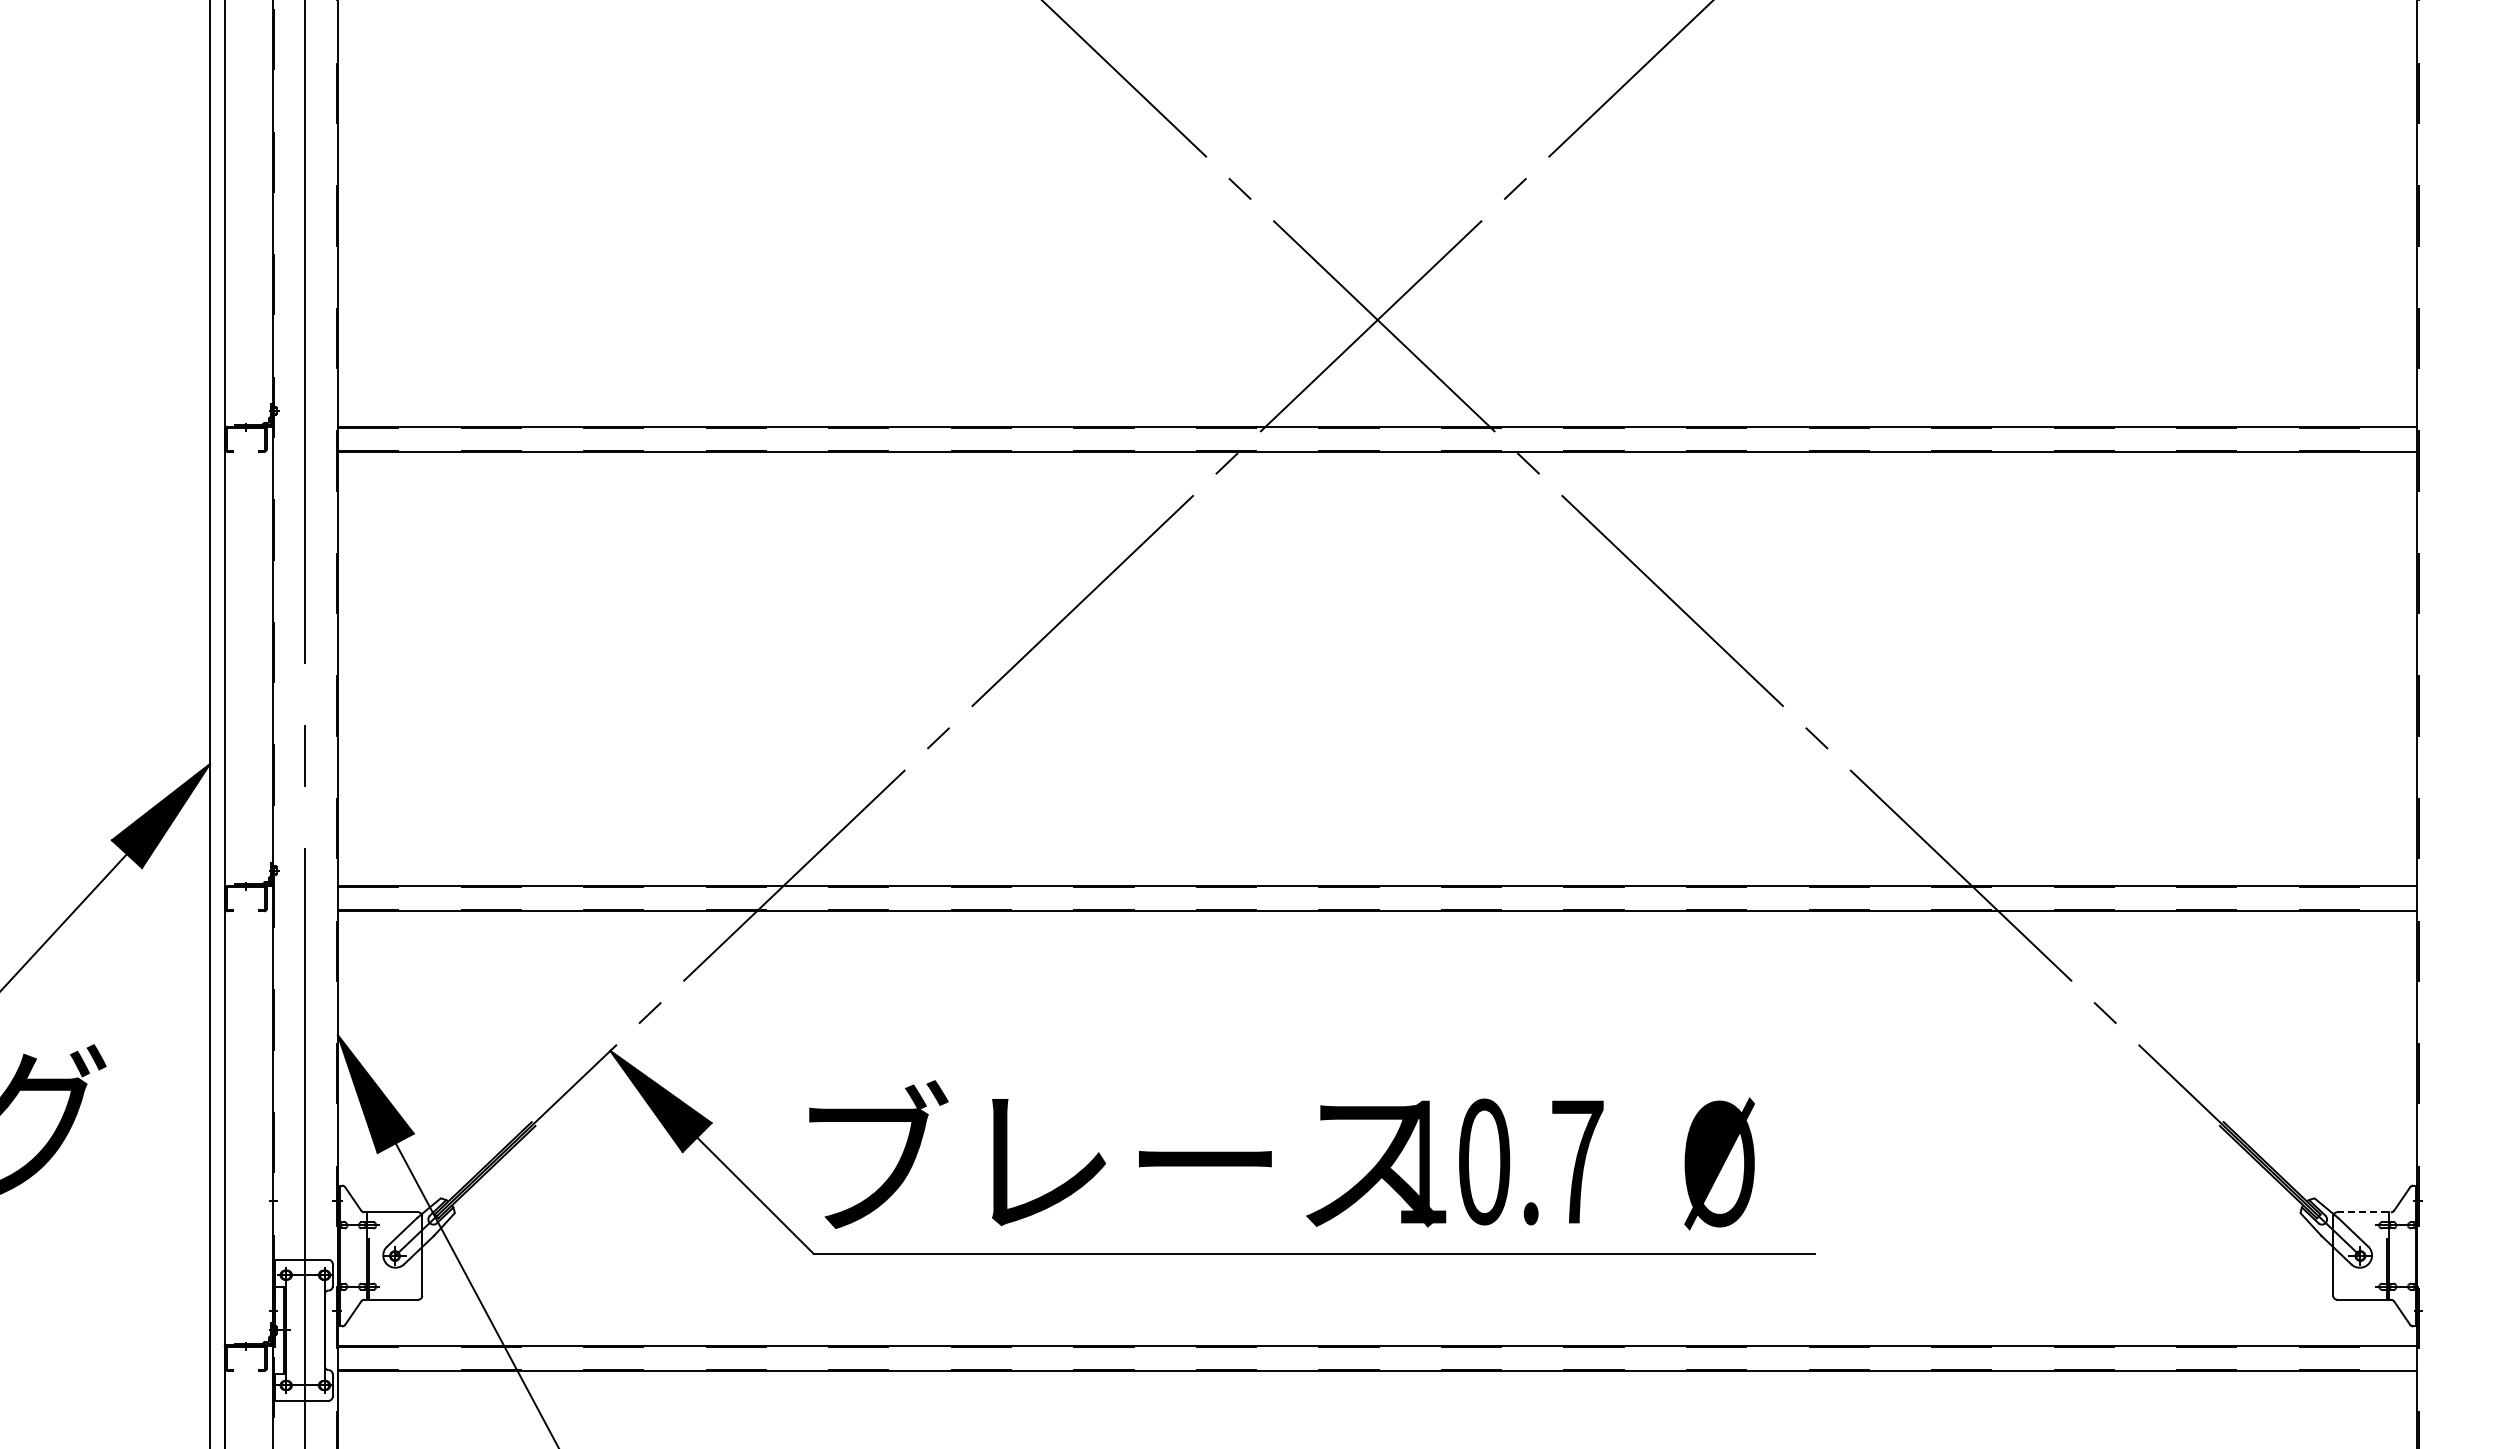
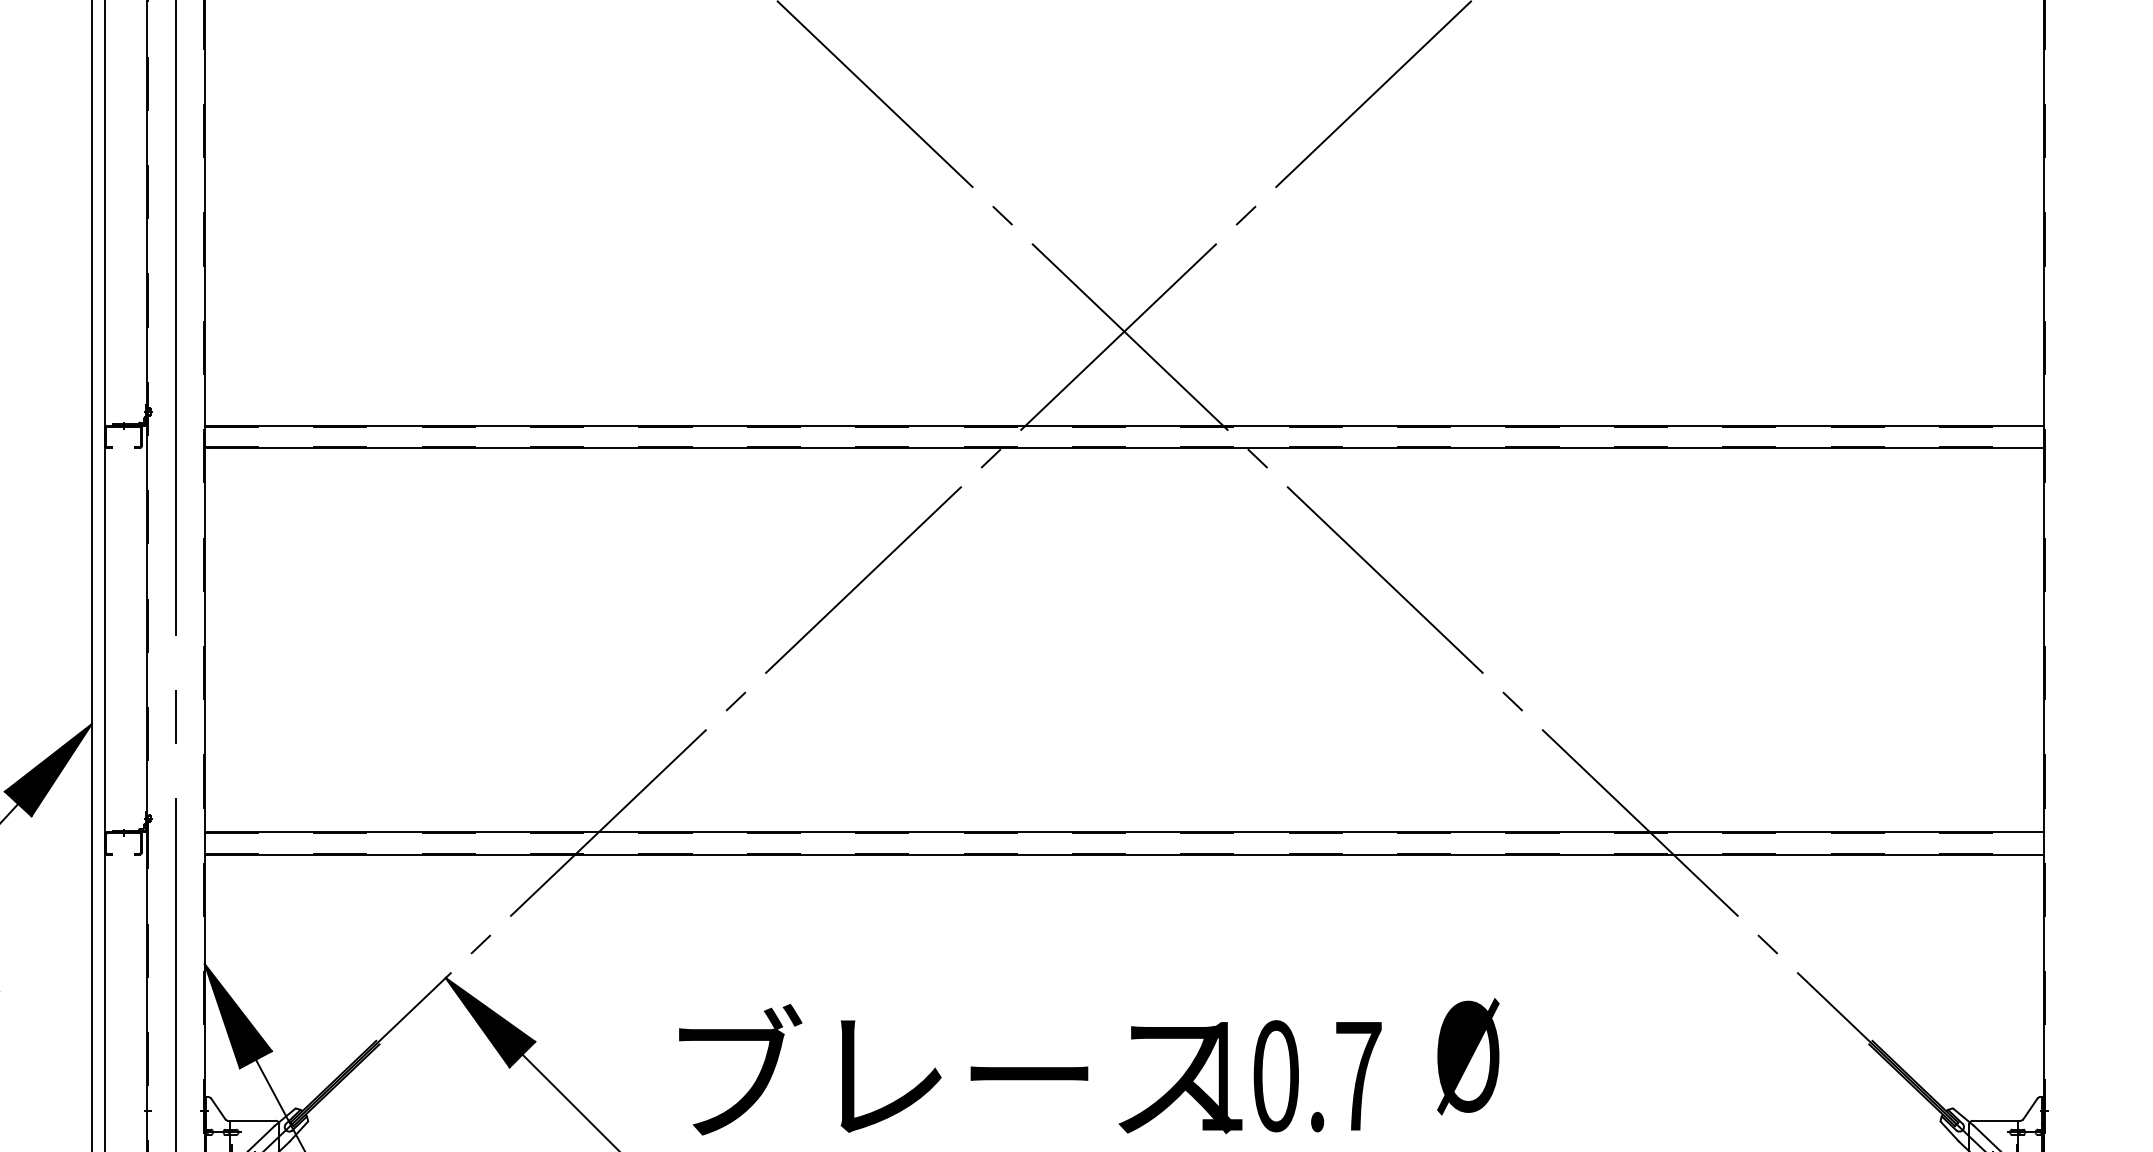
text: (1206, 1154) -> (1030, 1069), moved
text: (1719, 1163) -> (1468, 1056), moved
line: (2363, 1212) -> (1996, 1120), dashed -> solid

